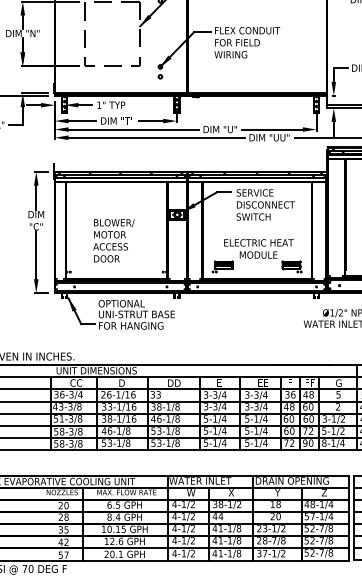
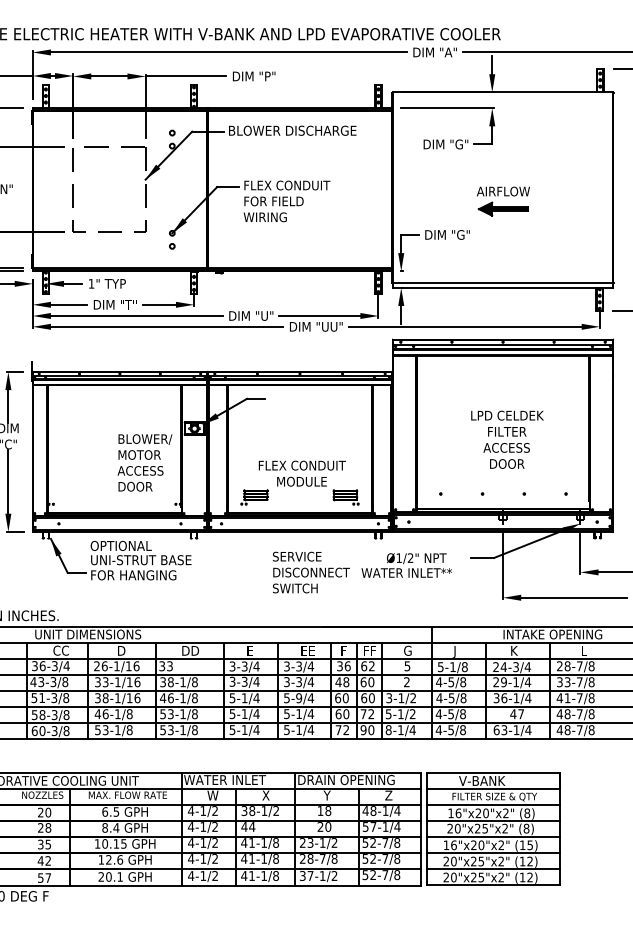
text: (265, 204) -> (311, 572), moved
text: (113, 240) -> (144, 462), moved
text: (259, 242) -> (302, 465), ELECTRIC HEAT -> FLEX CONDUIT
text: (308, 394) -> (367, 666), 48 -> 62
text: (256, 419) -> (299, 698), 5-1/4 -> 5-9/4
text: (59, 444) -> (38, 731), 58-3/8 -> 60-3/8

